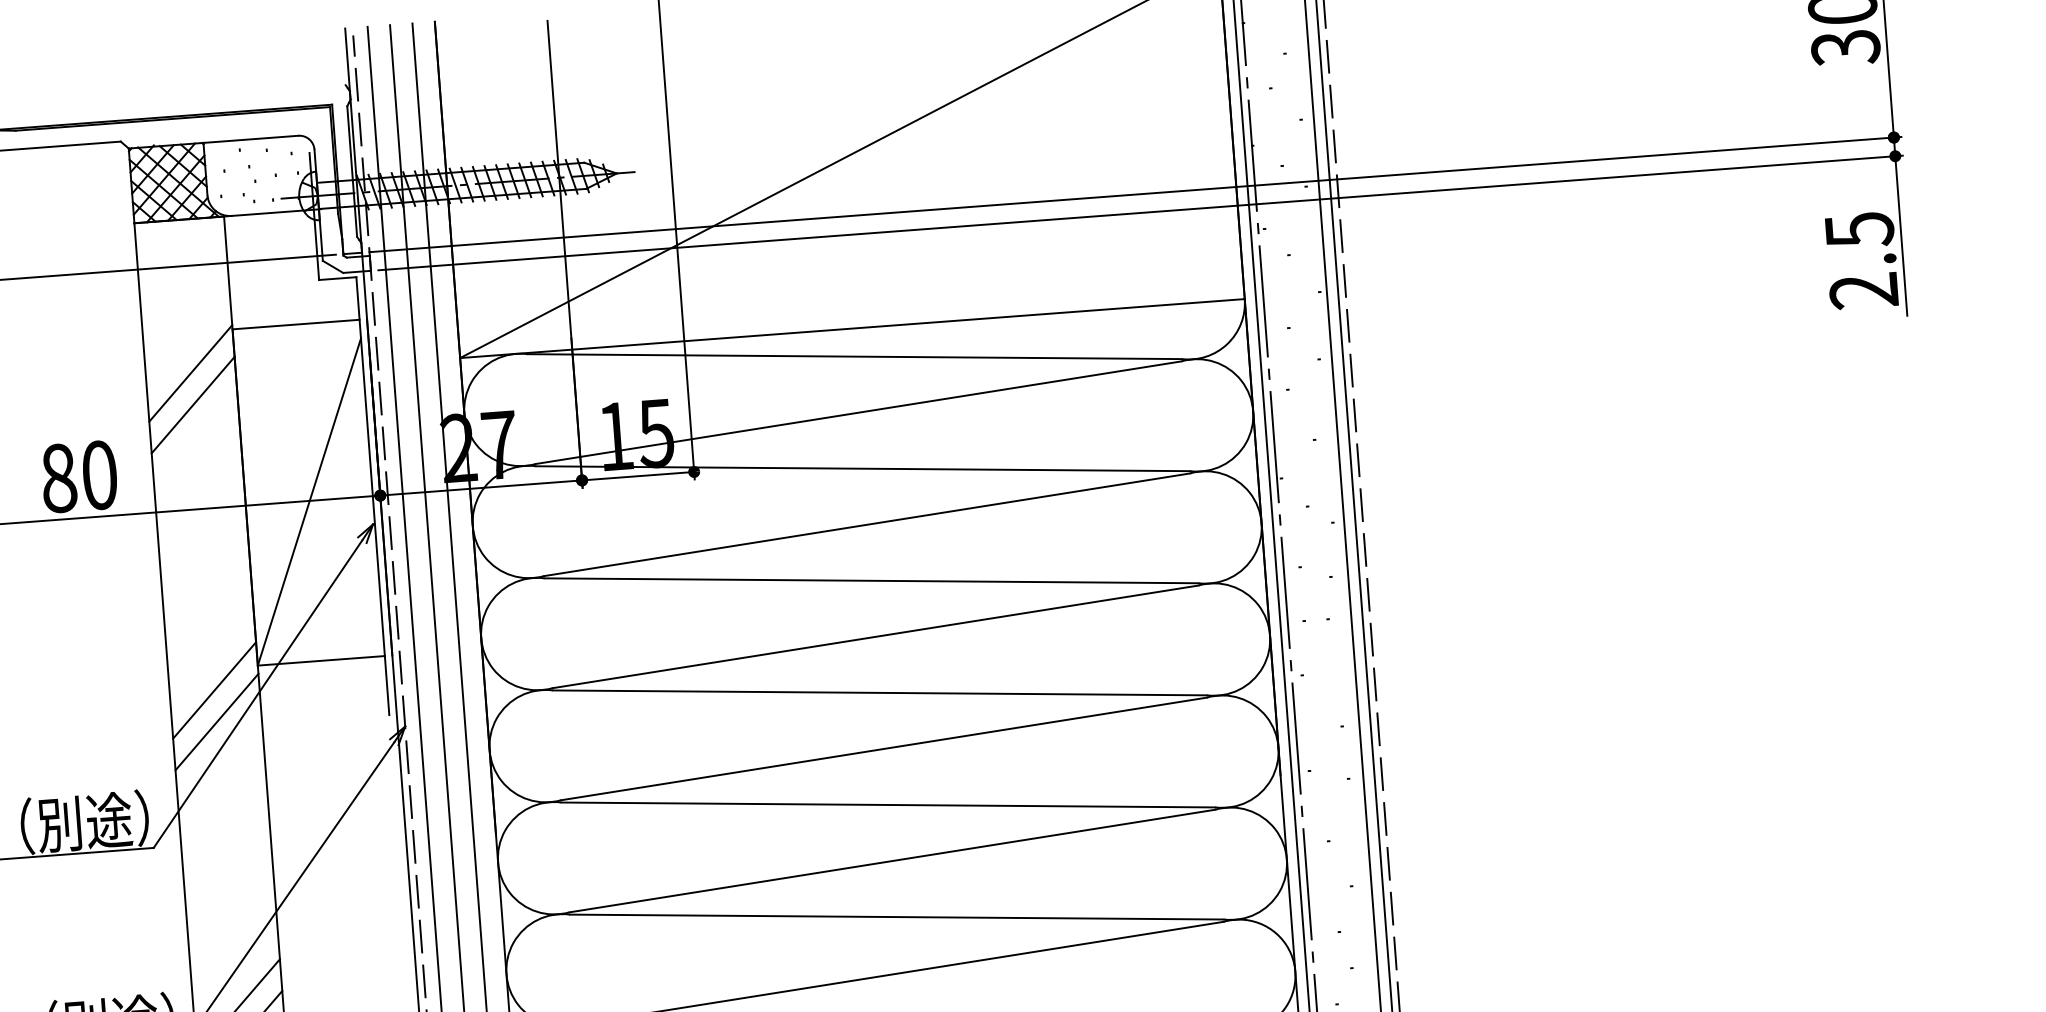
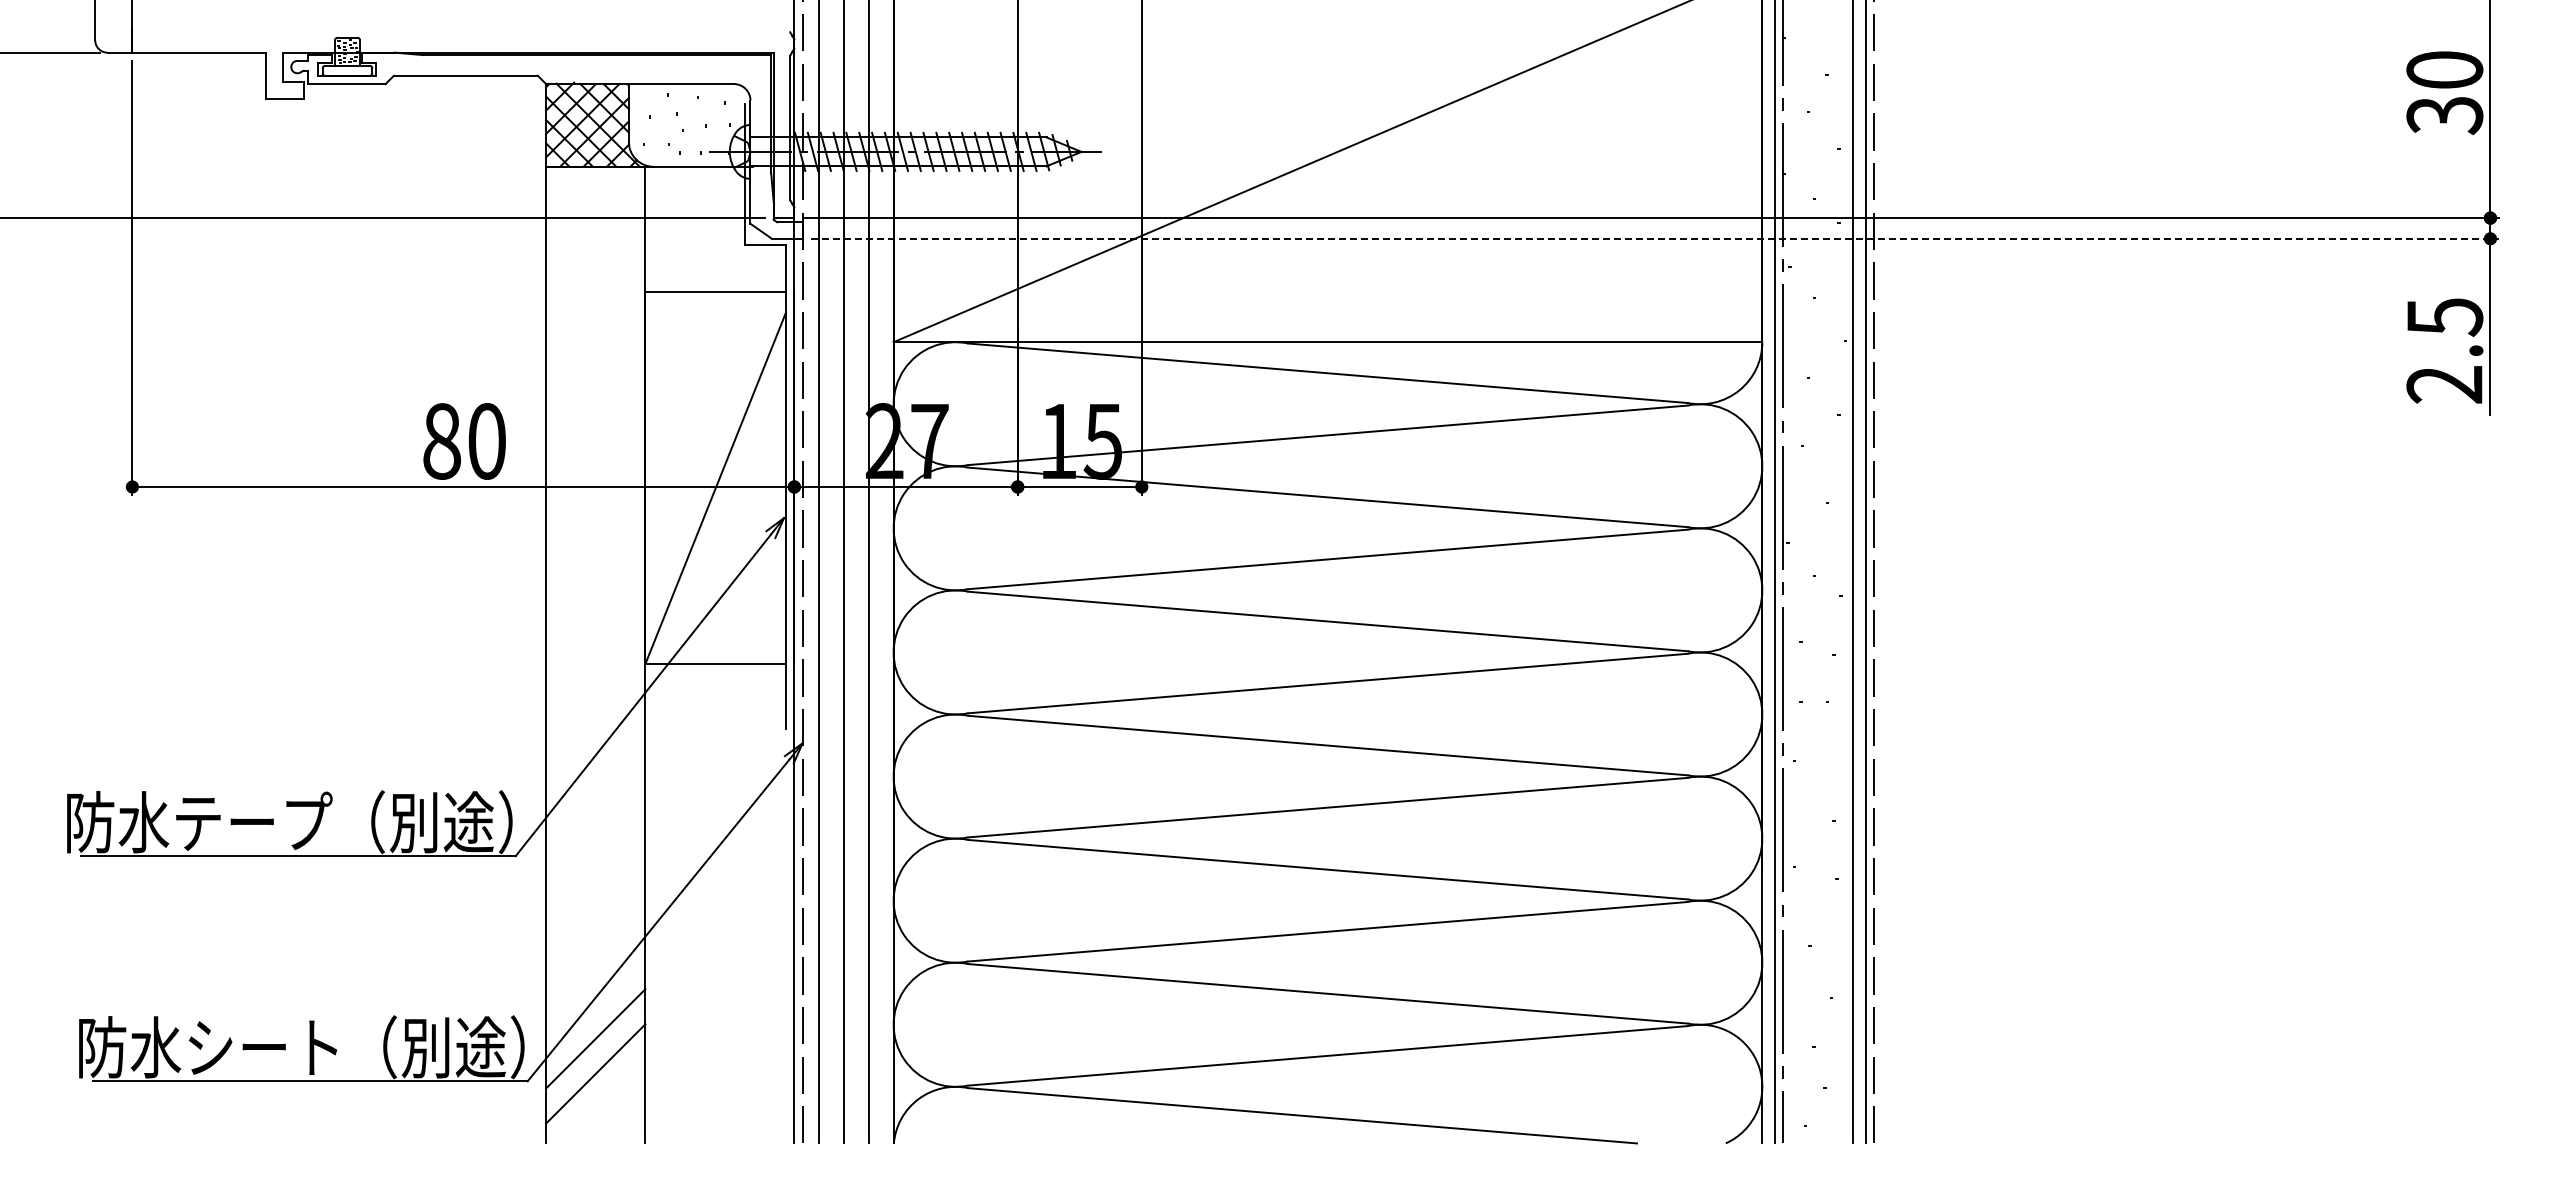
line: (1140, 212) -> (1654, 238), solid -> dashed
line: (190, 373) -> (595, 336), removed
line: (192, 404) -> (595, 371), removed
line: (214, 690) -> (595, 687), removed
line: (216, 721) -> (595, 722), removed

